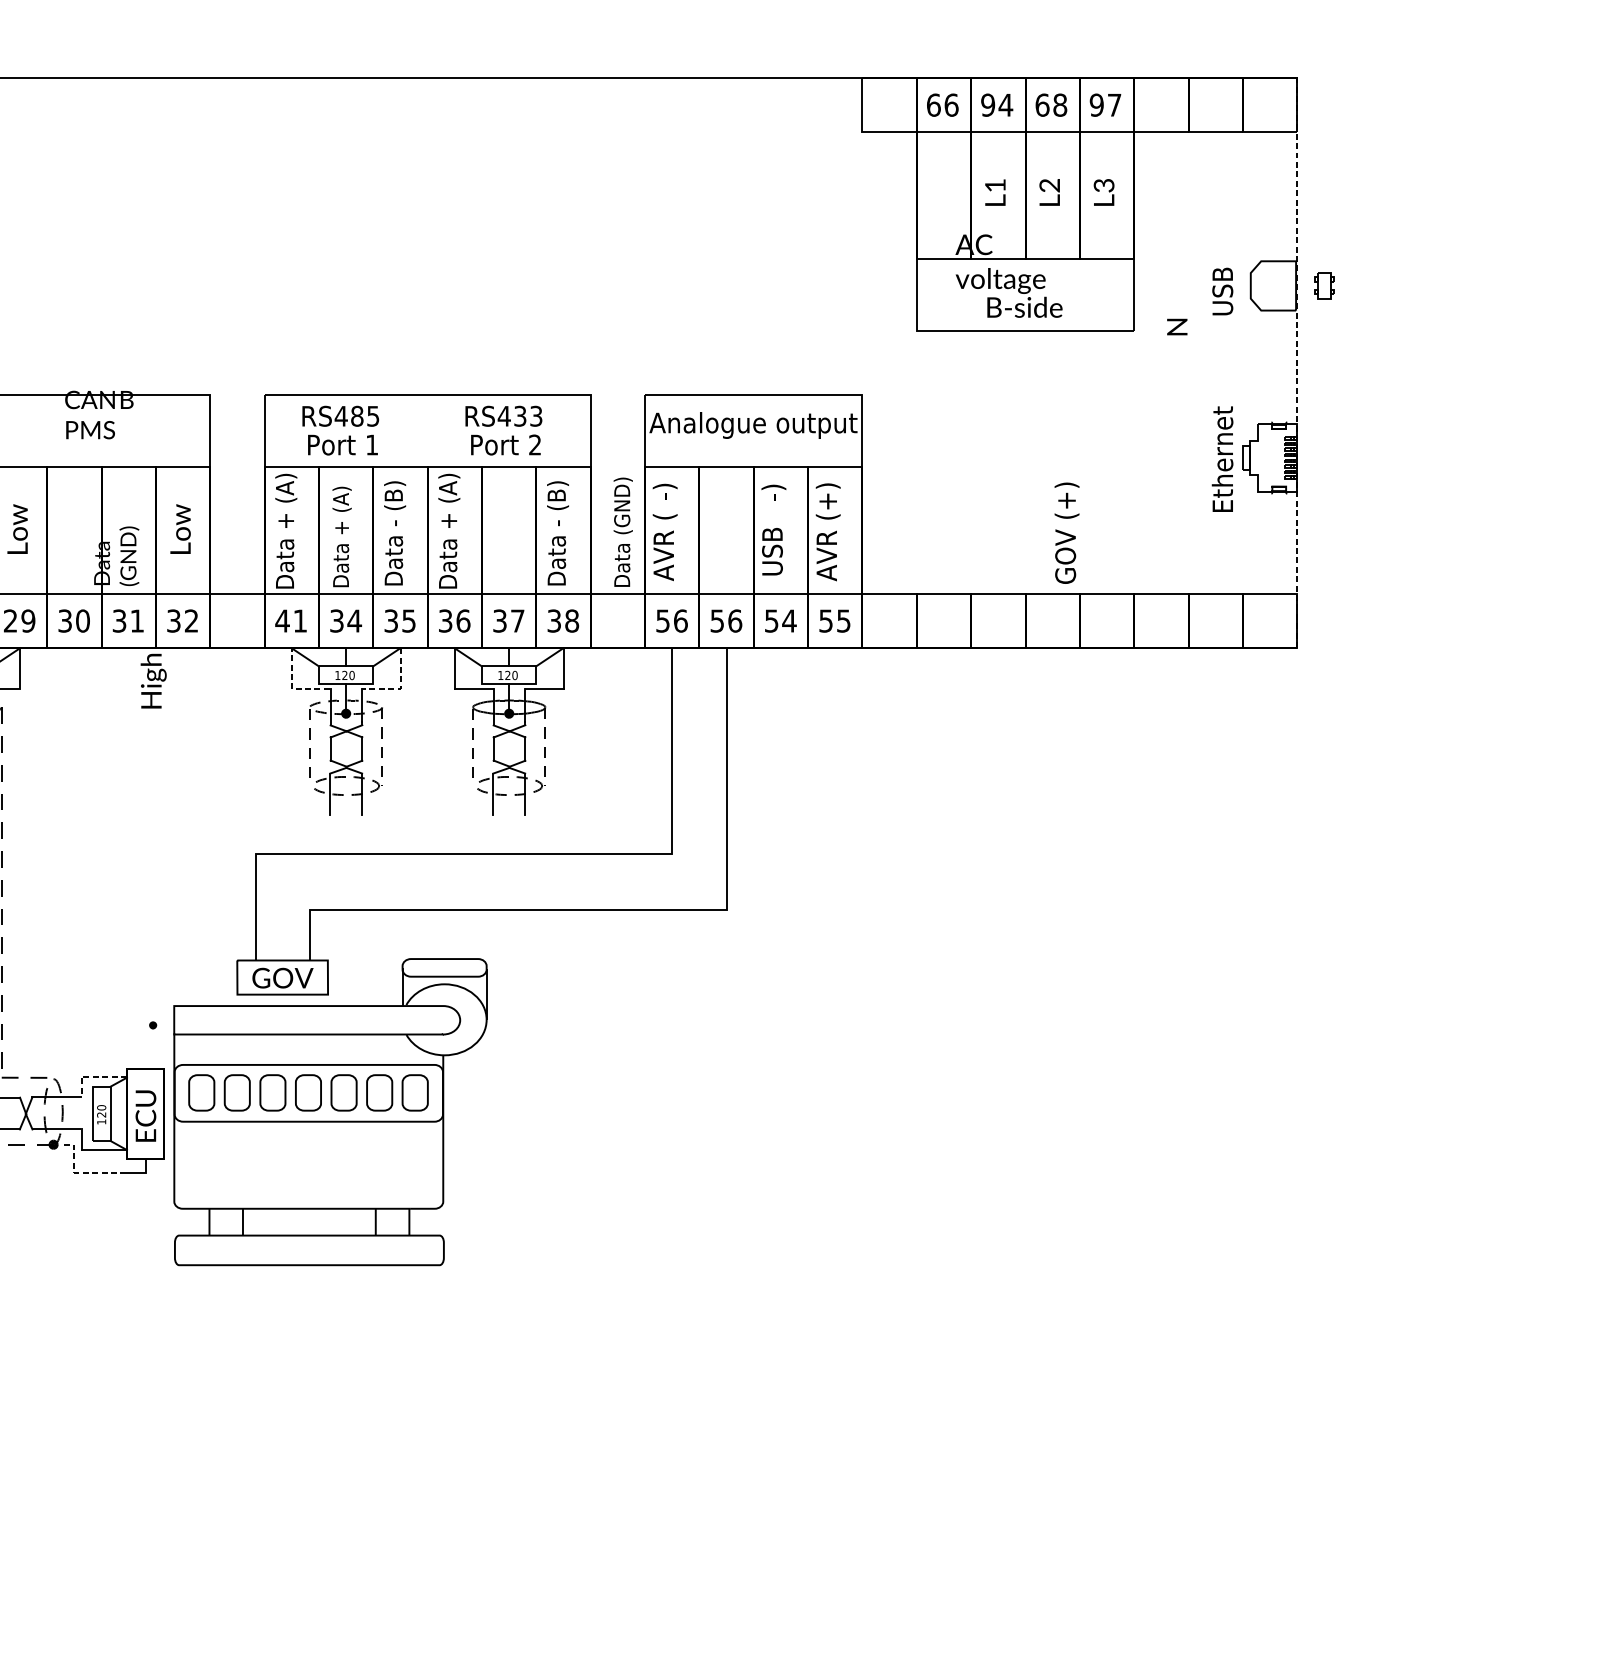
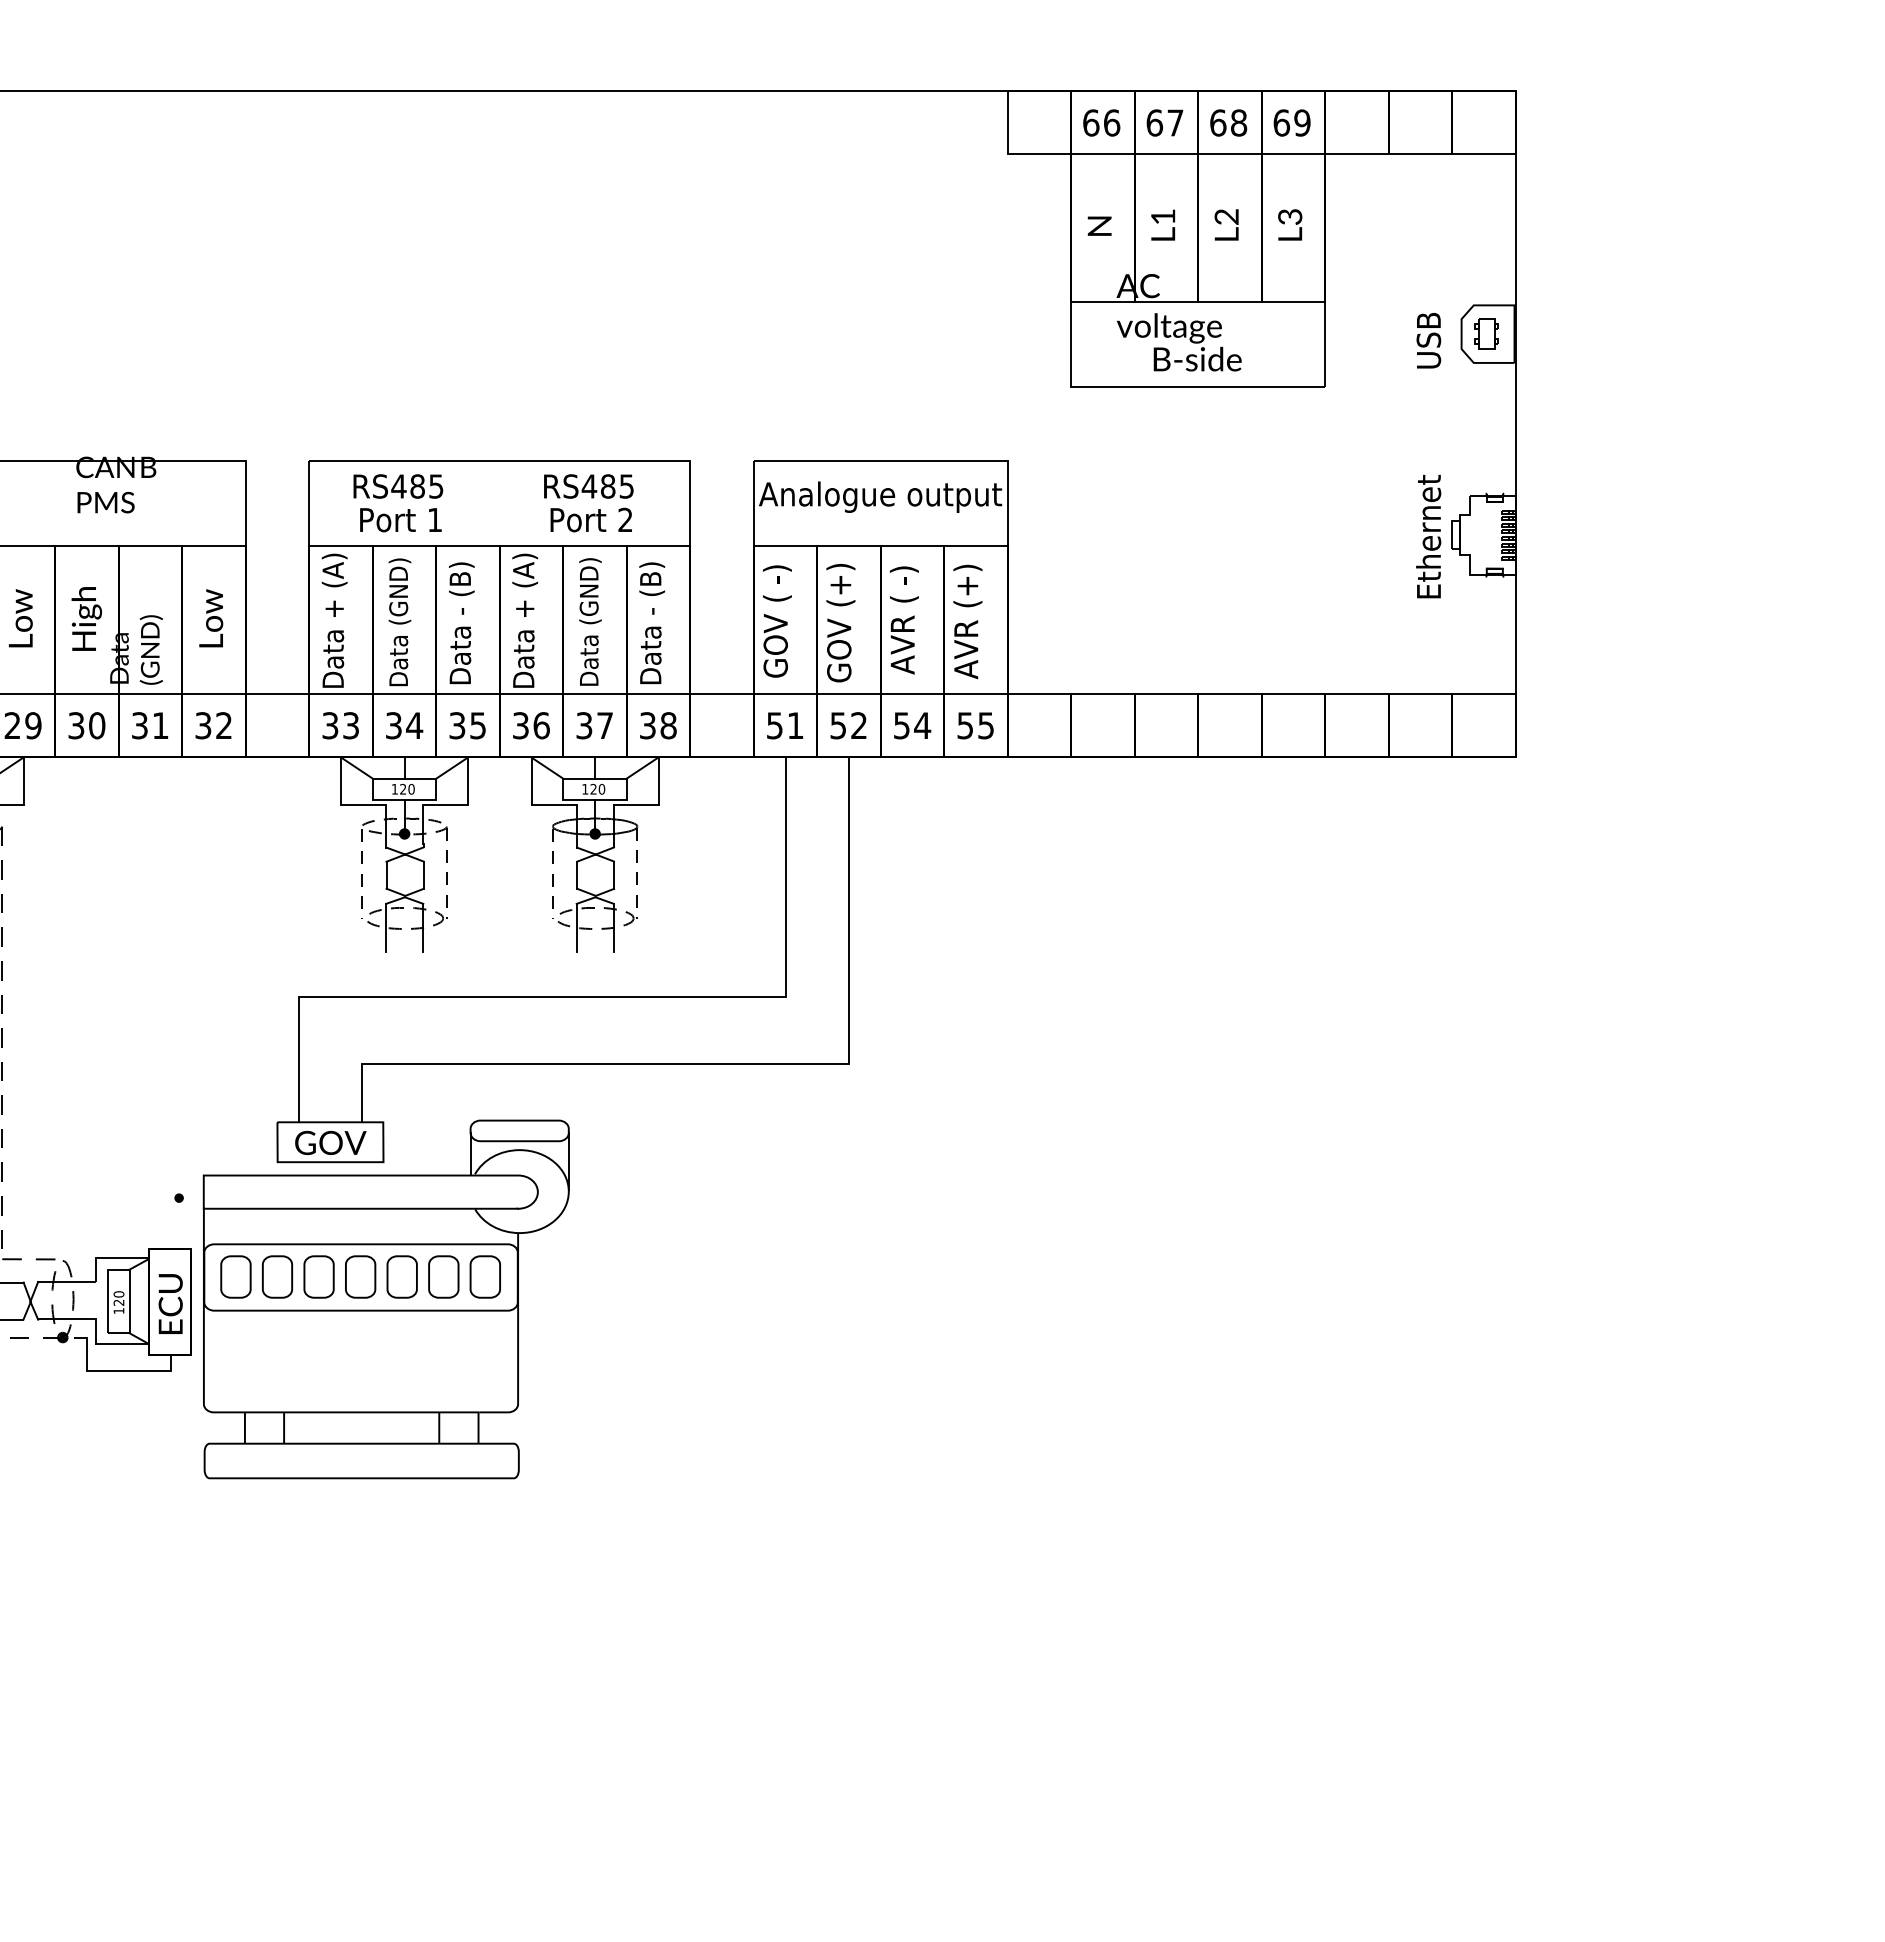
text: (997, 104) -> (1165, 122), 94 -> 67
text: (1105, 104) -> (1291, 122), 97 -> 69
part: (1324, 285) -> (1486, 333), moved
text: (1177, 326) -> (1099, 225), moved
line: (1296, 362) -> (1515, 423), dashed -> solid
text: (528, 416) -> (617, 486), RS433 -> RS485
text: (341, 506) -> (399, 591), Data + (A) -> Data (GND)
text: (623, 531) -> (590, 621), moved
text: (1066, 533) -> (840, 623), moved
text: (773, 543) -> (904, 635), USB -> AVR (
text: (665, 545) -> (777, 637), AVR ( -> GOV (
text: (290, 620) -> (339, 725), 41 -> 33
text: (680, 620) -> (795, 725), 56 -> 51
text: (735, 620) -> (859, 725), 56 -> 52
text: (153, 680) -> (86, 618), moved
line: (292, 688) -> (341, 804), dashed -> solid
line: (400, 688) -> (468, 804), dashed -> solid
line: (92, 1076) -> (108, 1257), dashed -> solid
line: (78, 1172) -> (92, 1370), dashed -> solid

